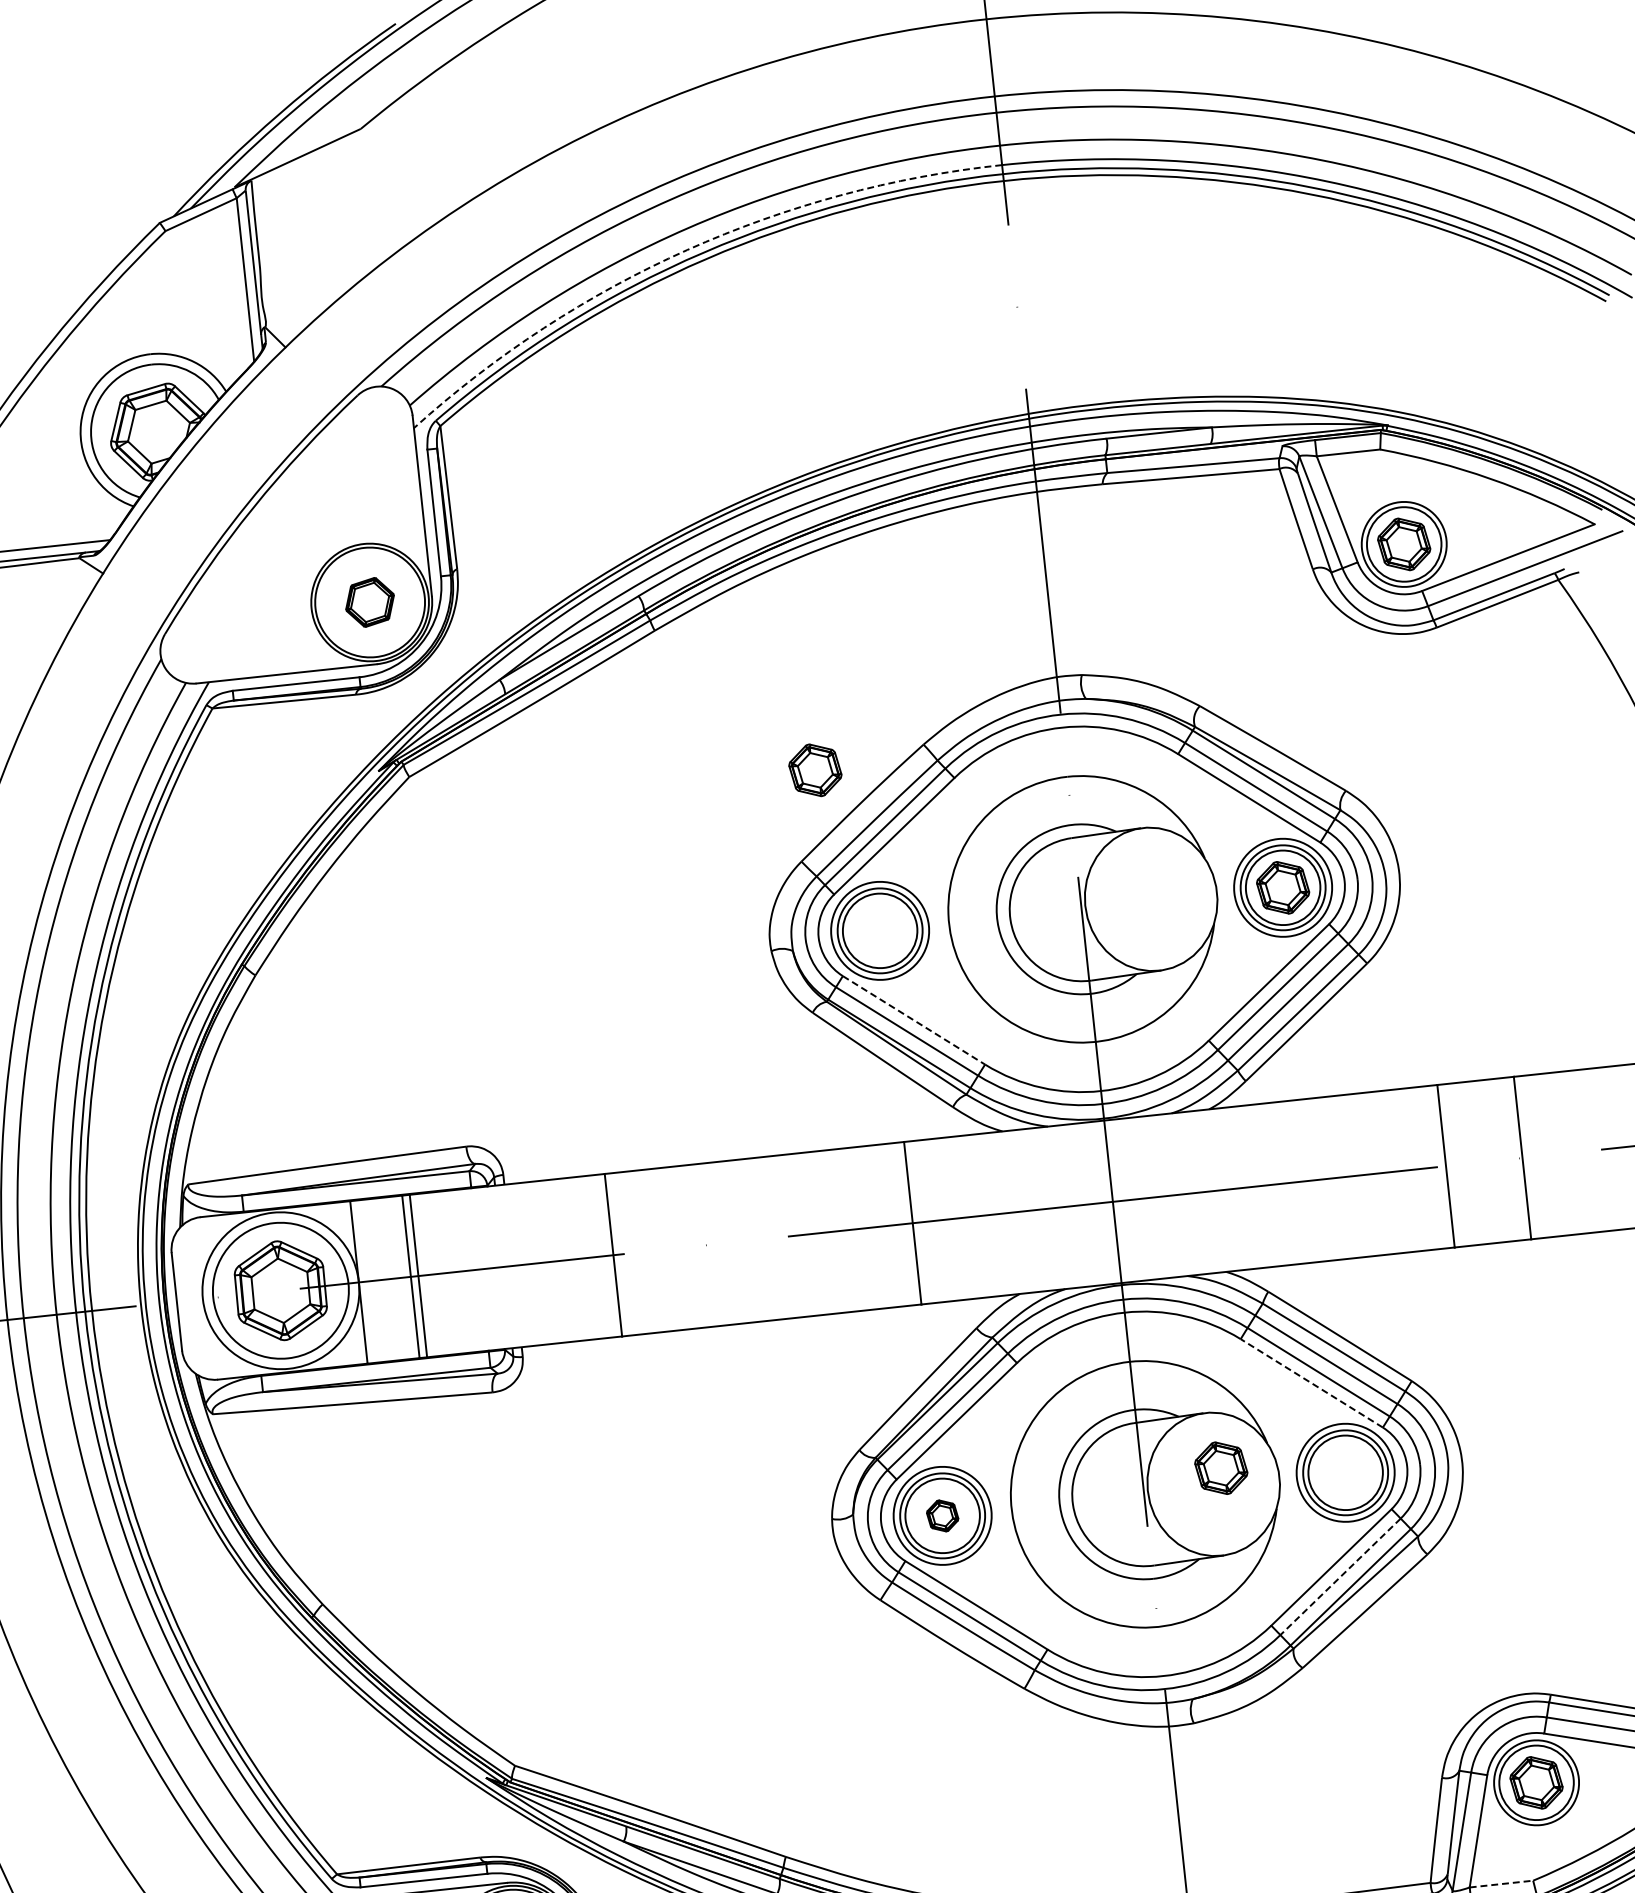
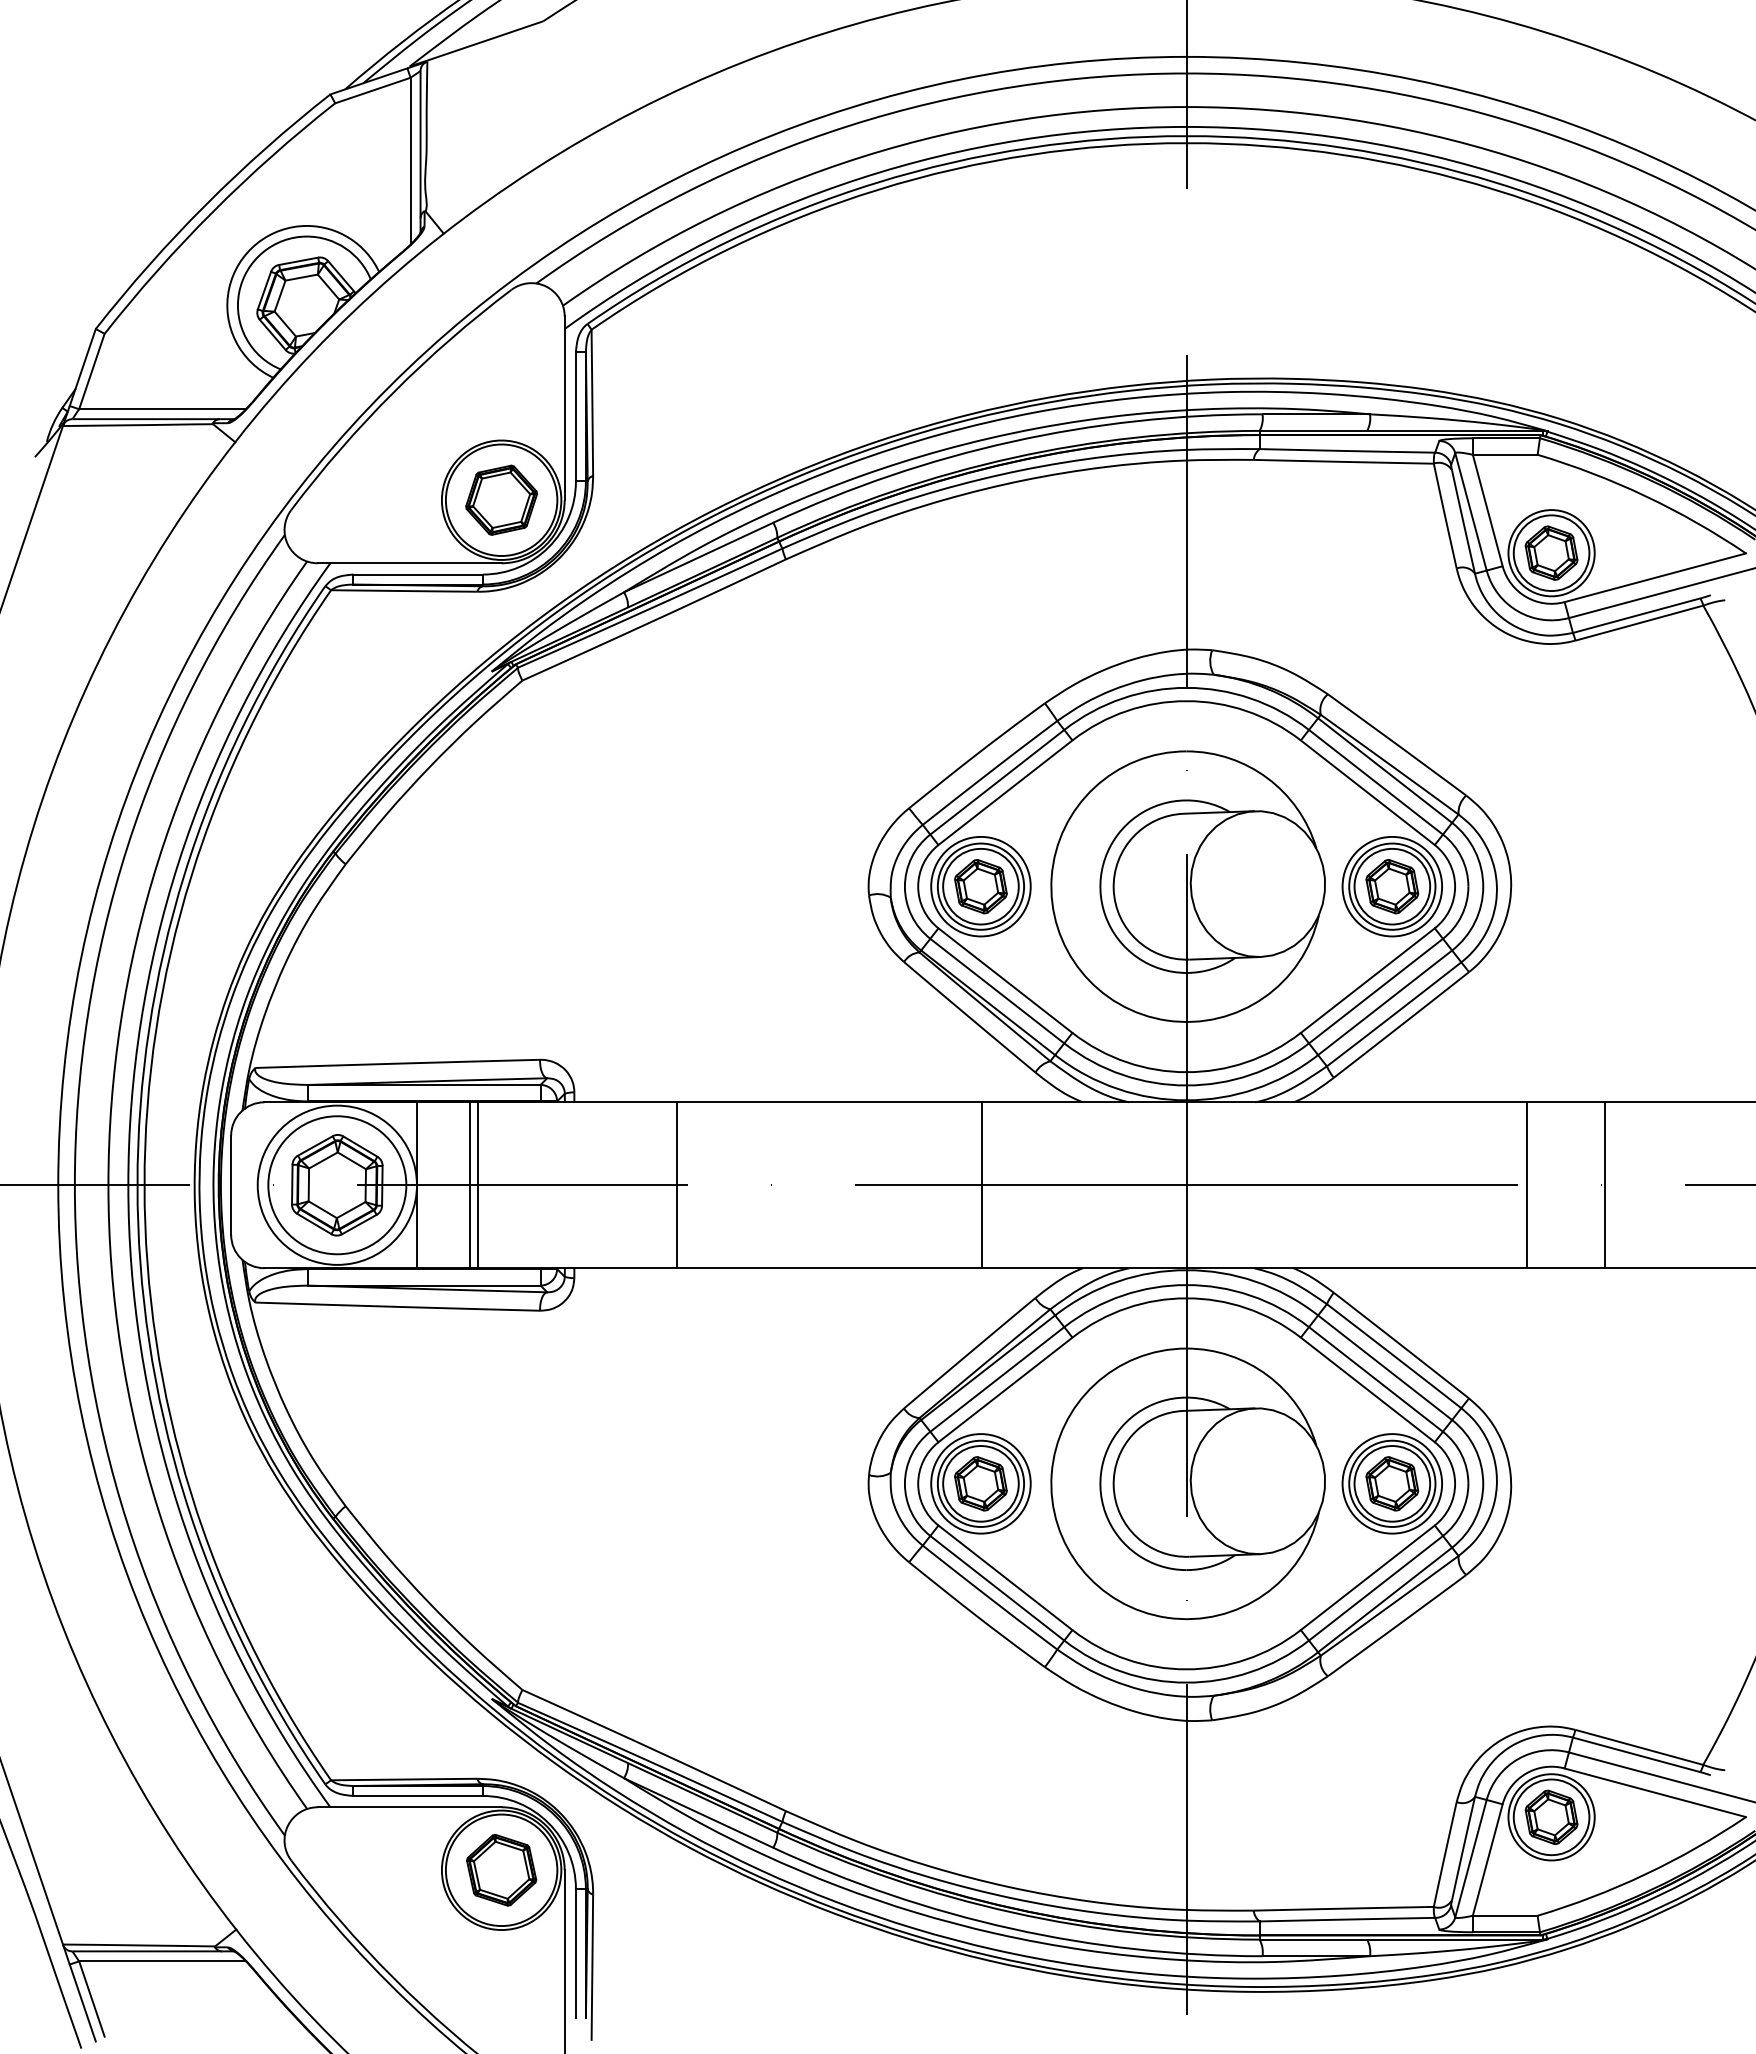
arc: (687, 249) -> (859, 178), dashed -> solid
part: (369, 601) -> (501, 499), size x1.43
part: (814, 770) -> (980, 886), moved
line: (913, 1020) -> (1005, 980), dashed -> solid
line: (1311, 1382) -> (1367, 1389), dashed -> solid
part: (1221, 1467) -> (1392, 1483), moved
part: (942, 1515) -> (980, 1483), size x1.67
line: (1340, 1577) -> (1375, 1588), dashed -> solid
line: (1501, 1883) -> (1505, 1915), dashed -> solid

